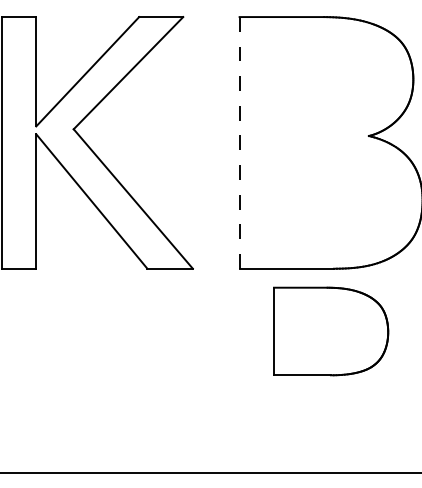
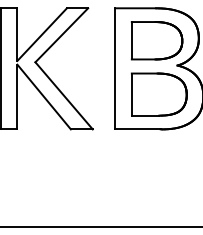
part: (327, 83) -> (157, 40), added
line: (240, 142) -> (115, 68), dashed -> solid
part: (331, 331) -> (159, 94), moved

